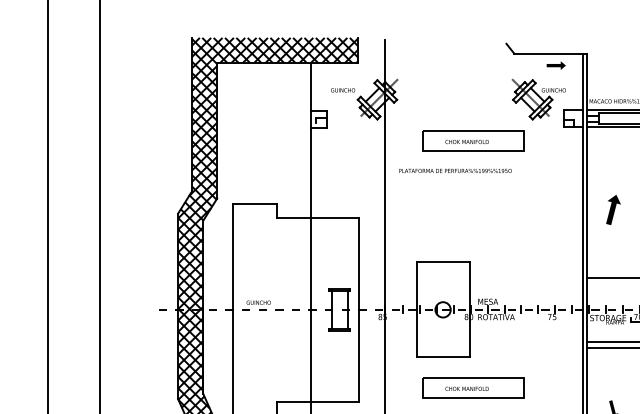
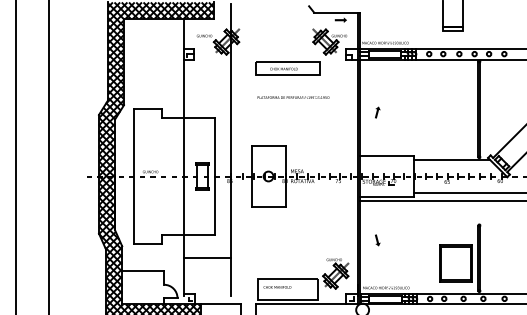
text: (455, 170) -> (293, 97), moved
part: (613, 209) -> (377, 112), size x0.62
part: (472, 387) -> (287, 226), removed

